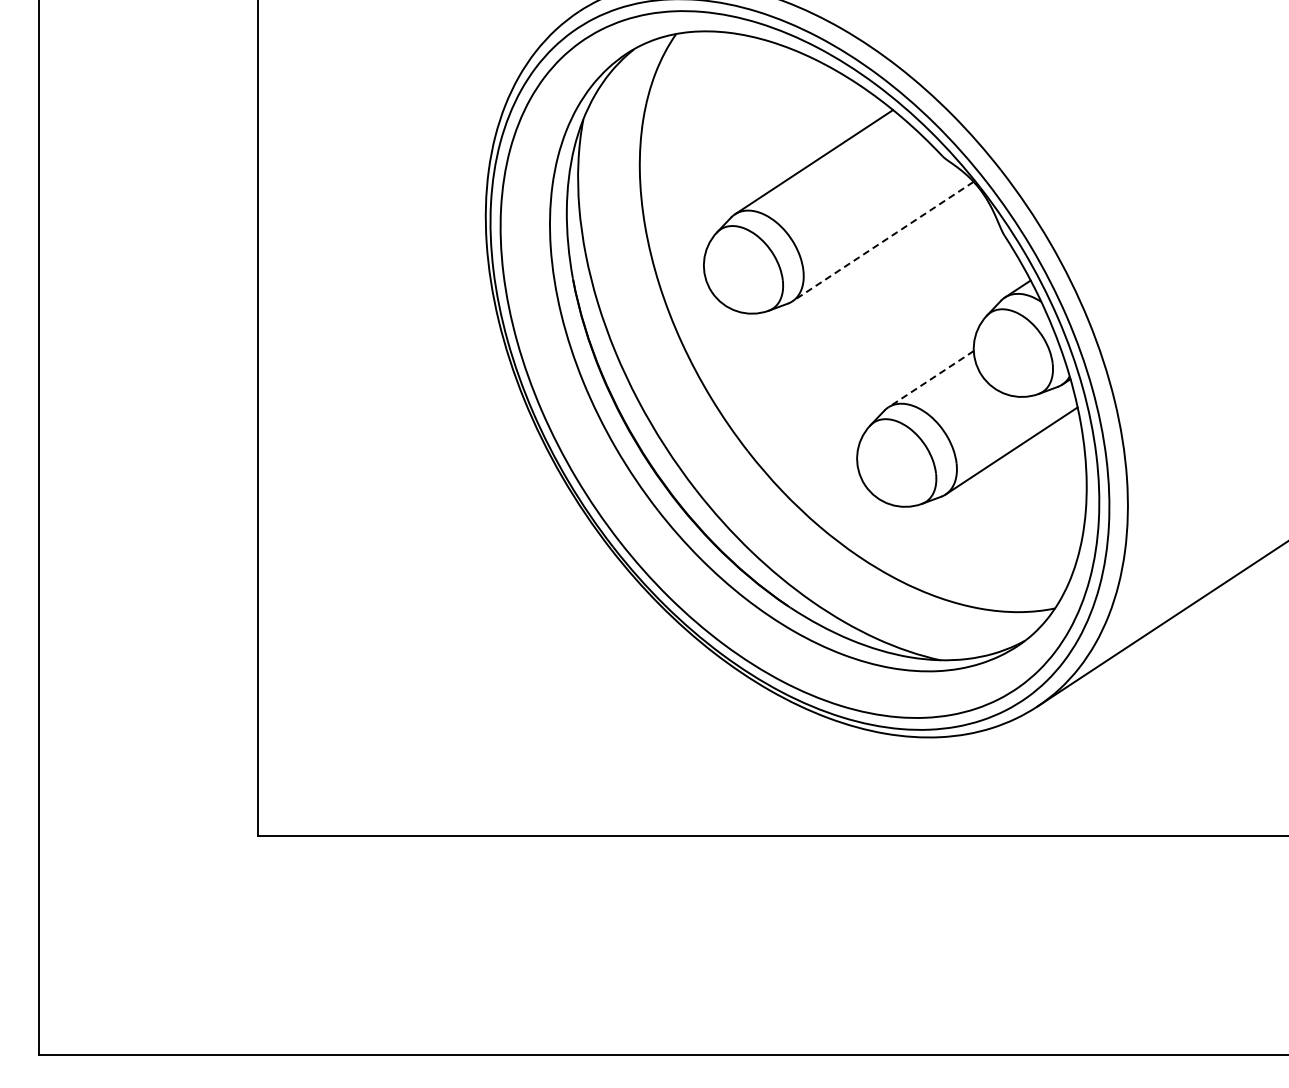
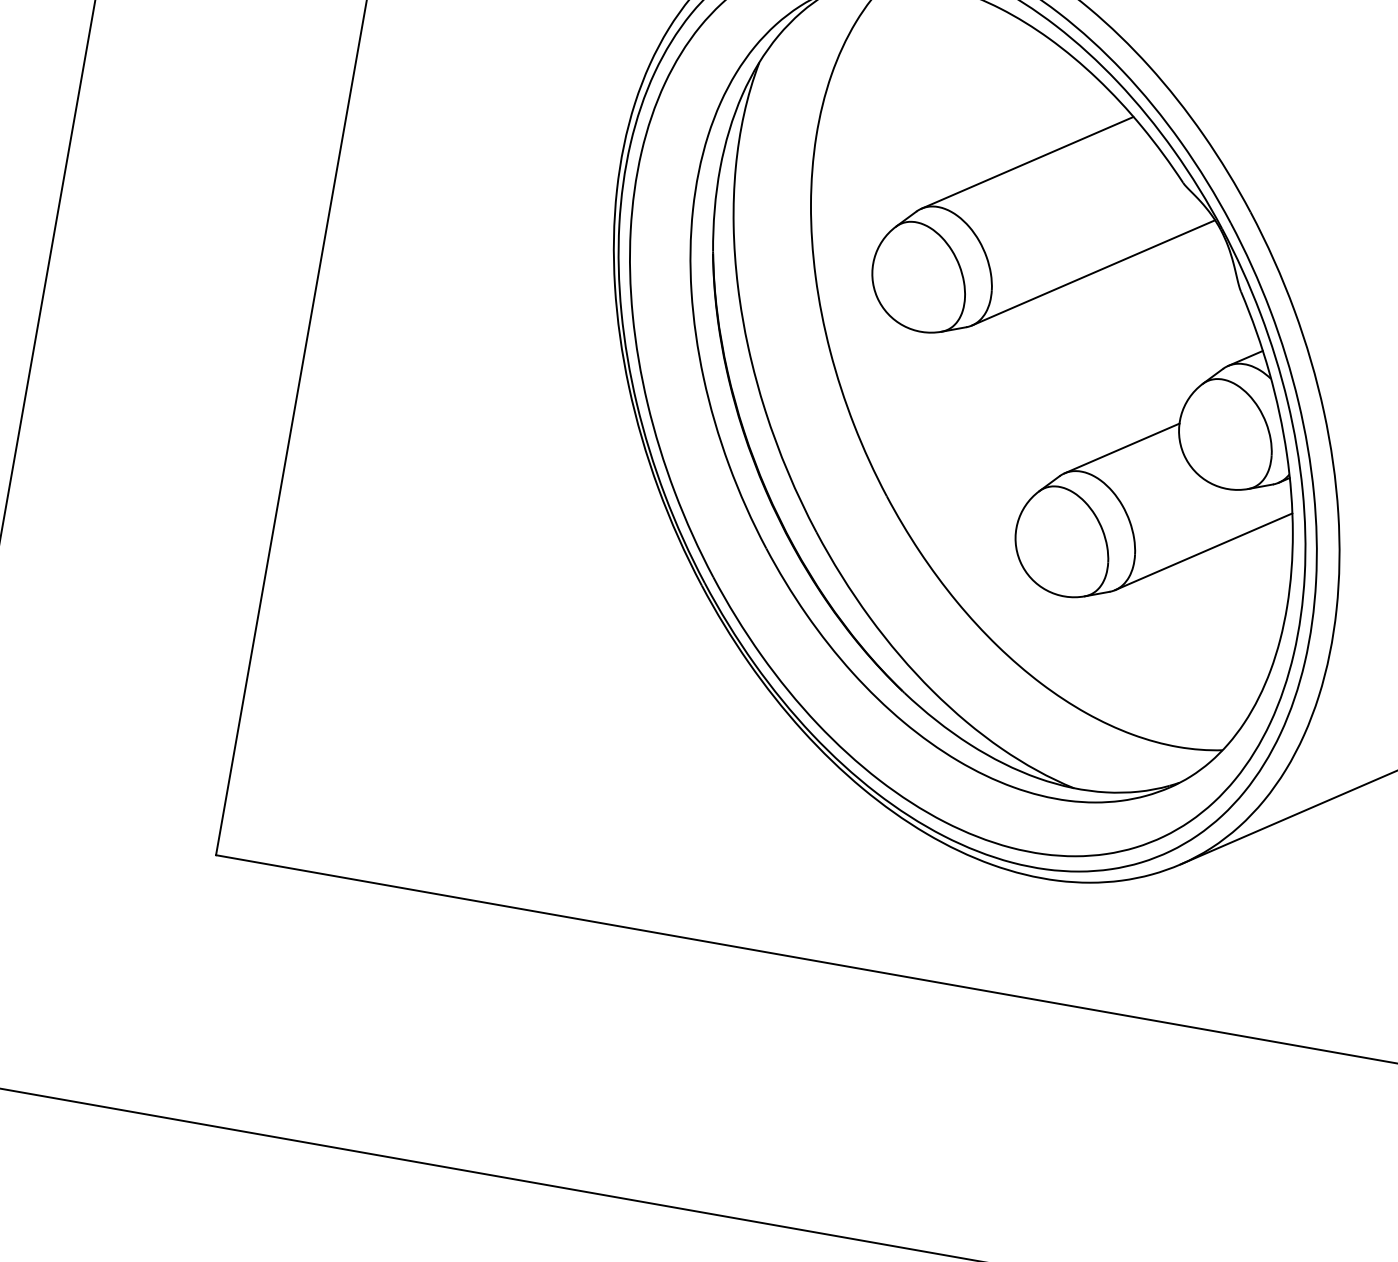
line: (883, 241) -> (1094, 272), dashed -> solid
line: (930, 379) -> (1121, 448), dashed -> solid

